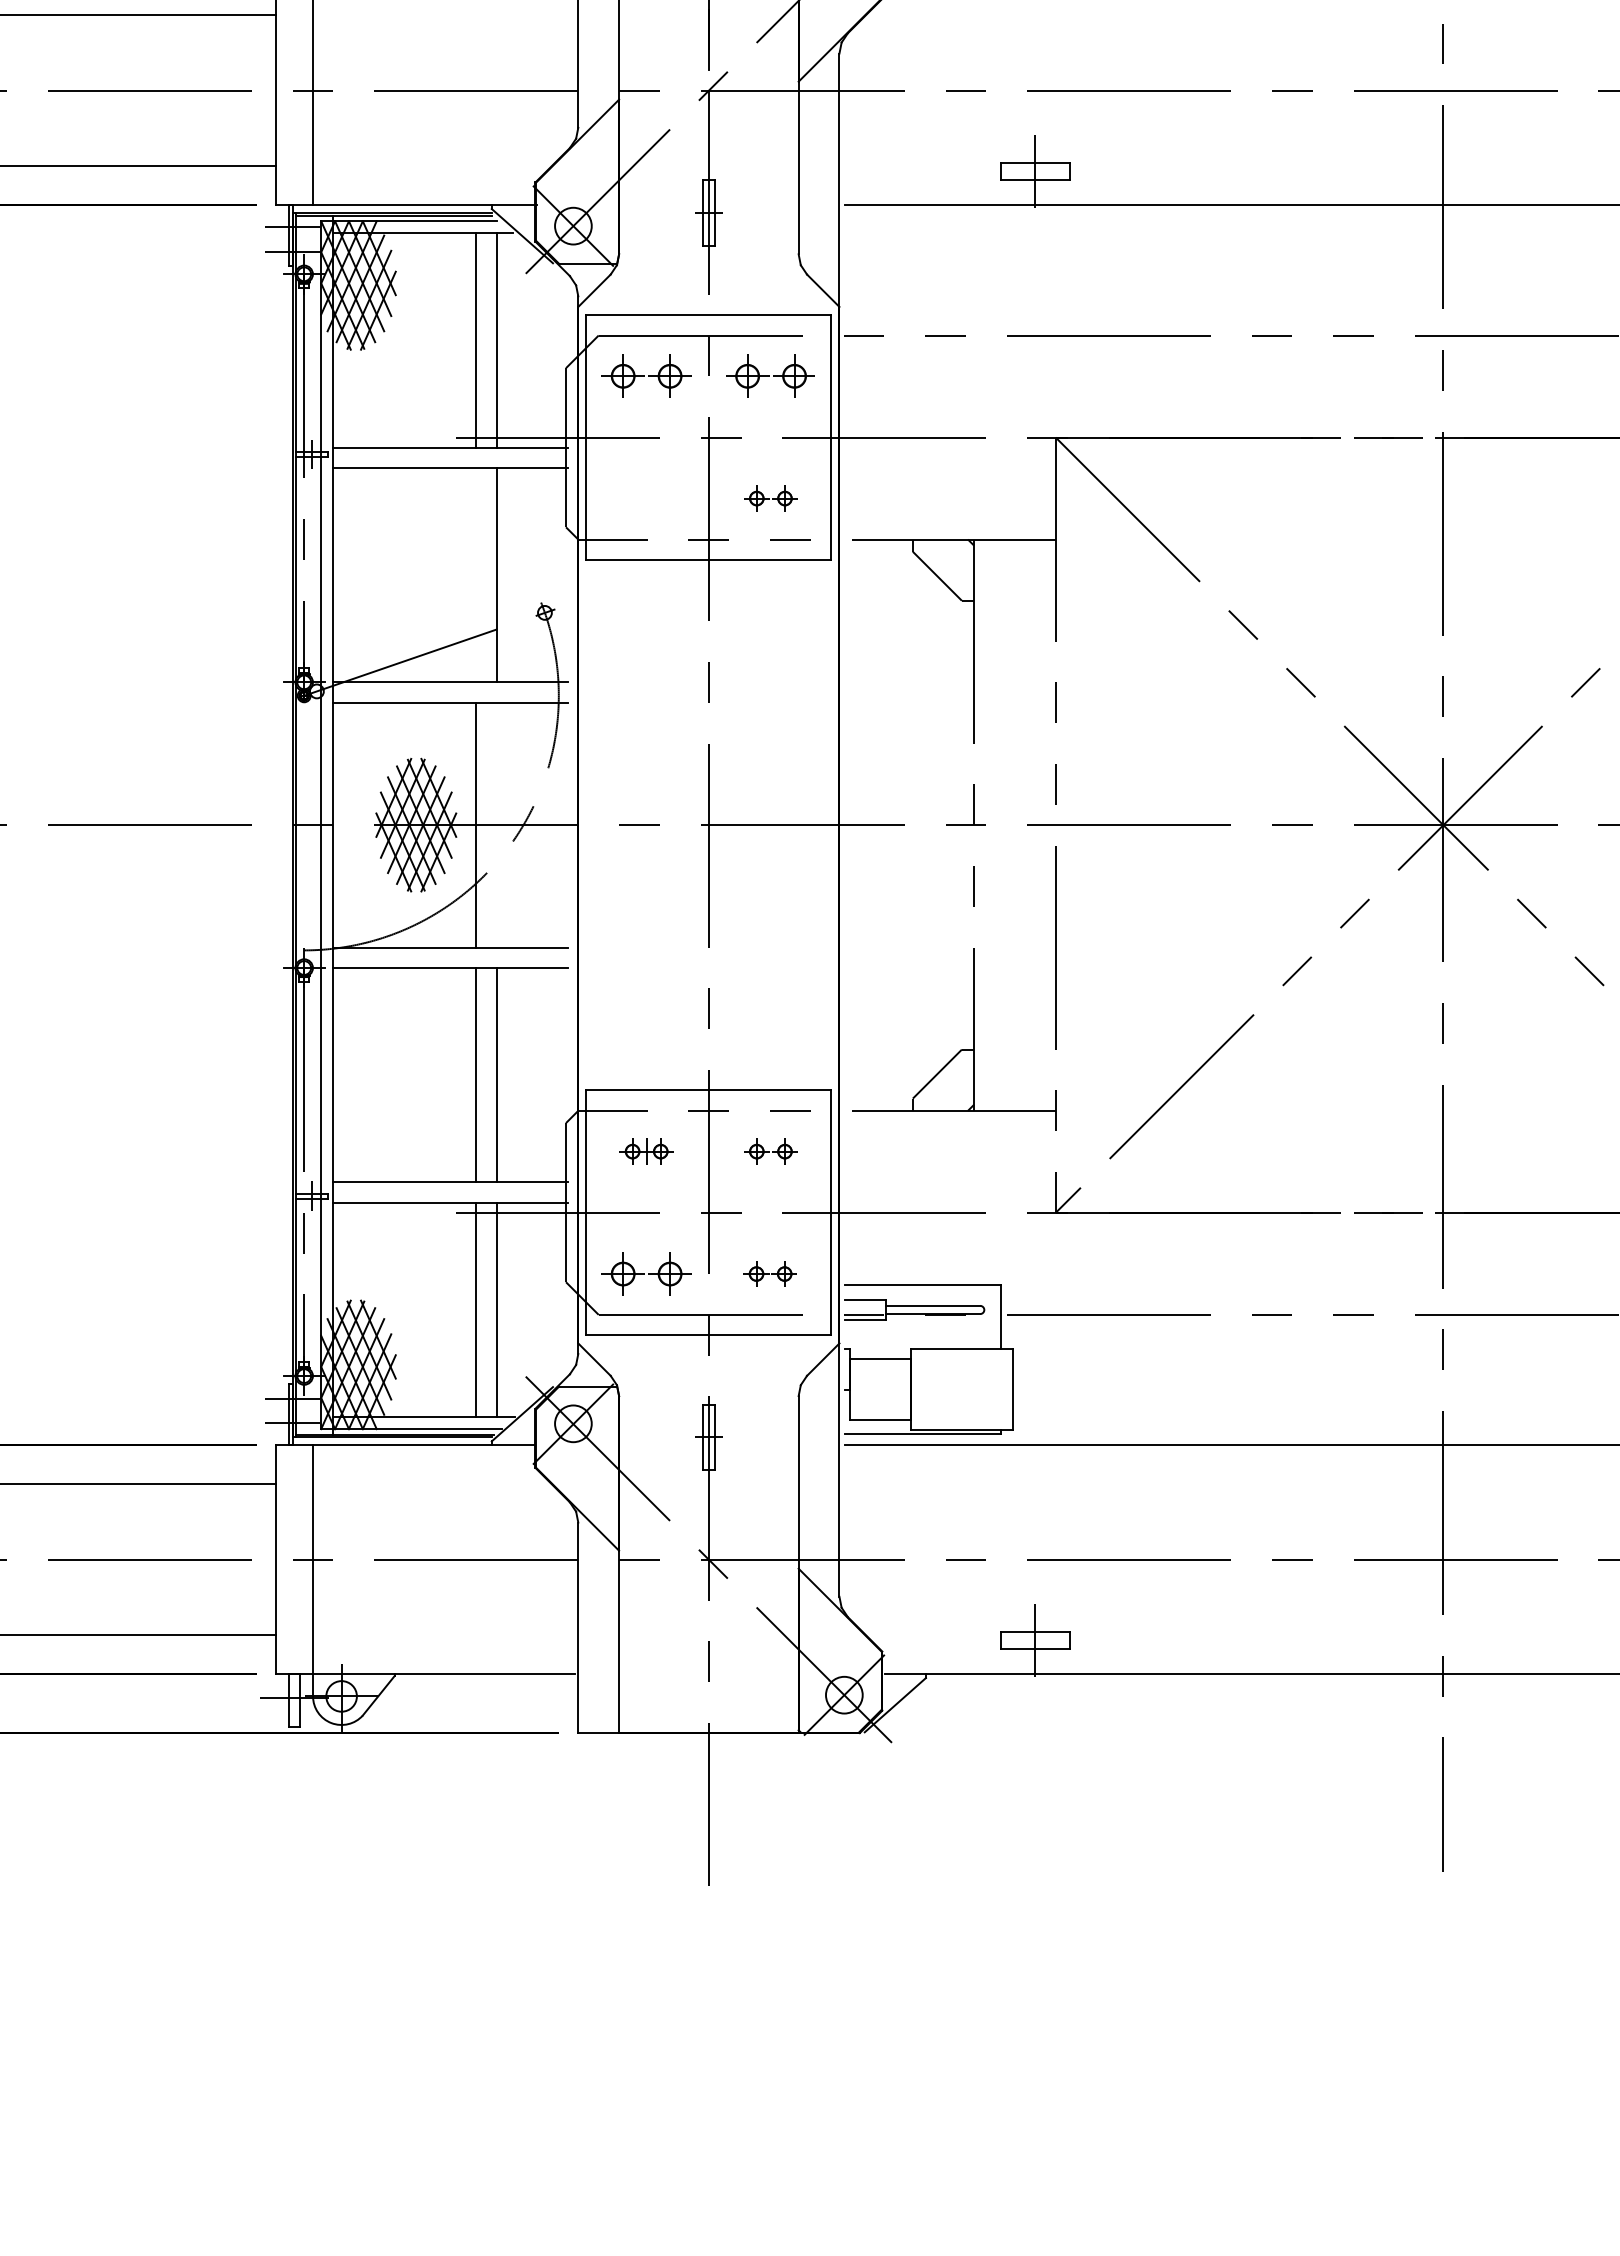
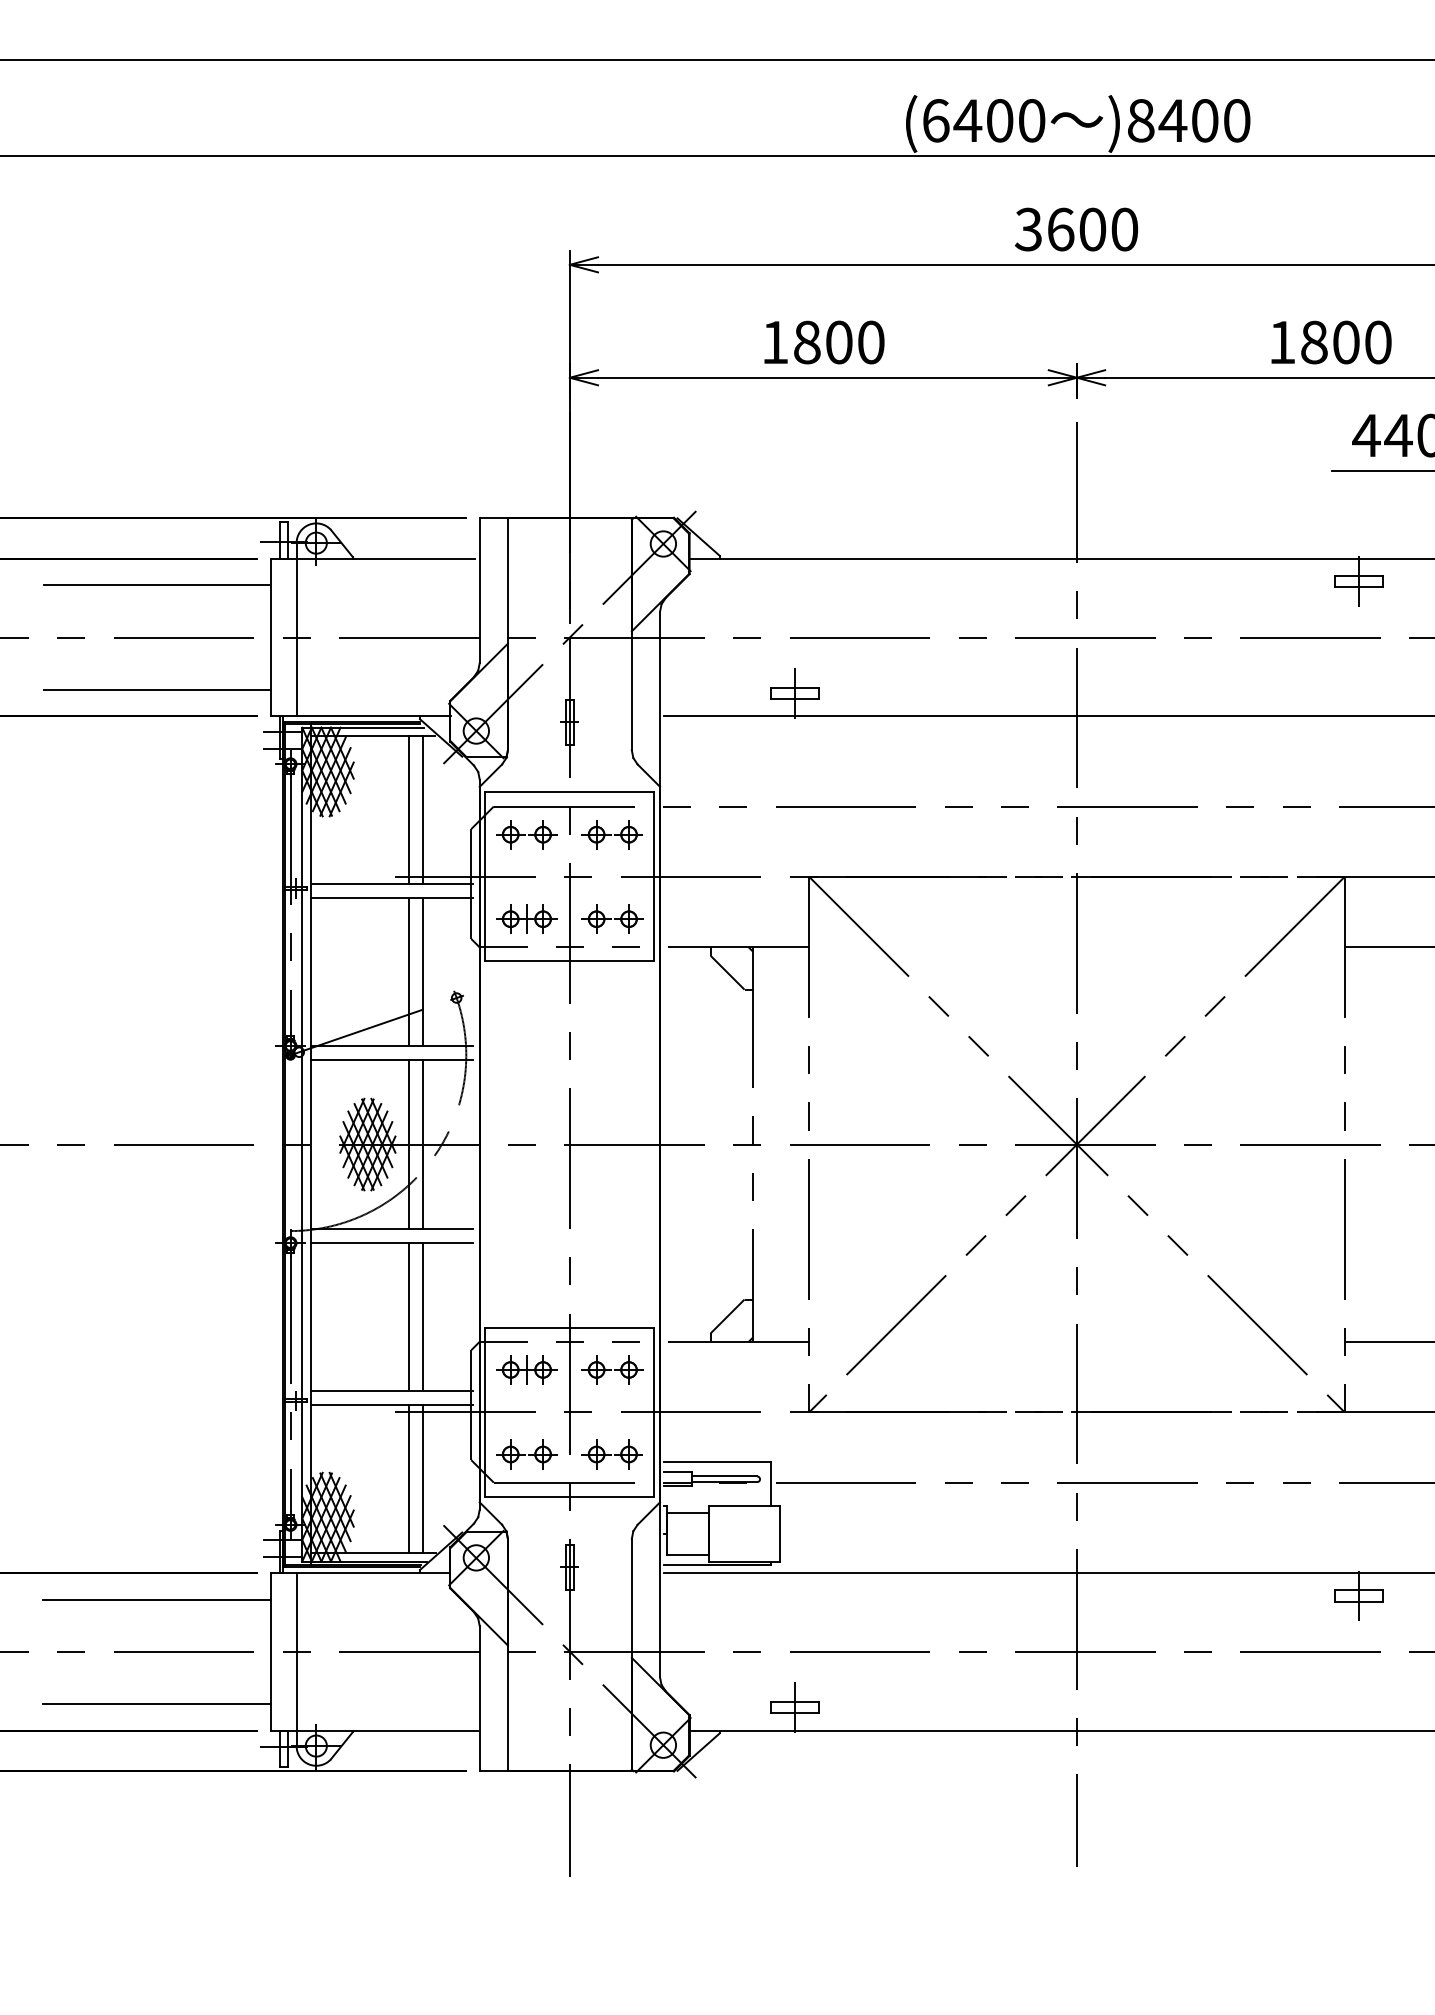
part: (646, 497) -> (526, 918), added
part: (770, 497) -> (612, 918), size x1.67
line: (476, 575) -> (409, 972), added
line: (496, 825) -> (423, 1144), added
part: (646, 1150) -> (526, 1369), size x1.67
part: (770, 1150) -> (612, 1369), size x1.67
part: (769, 1274) -> (611, 1454), size x1.67

